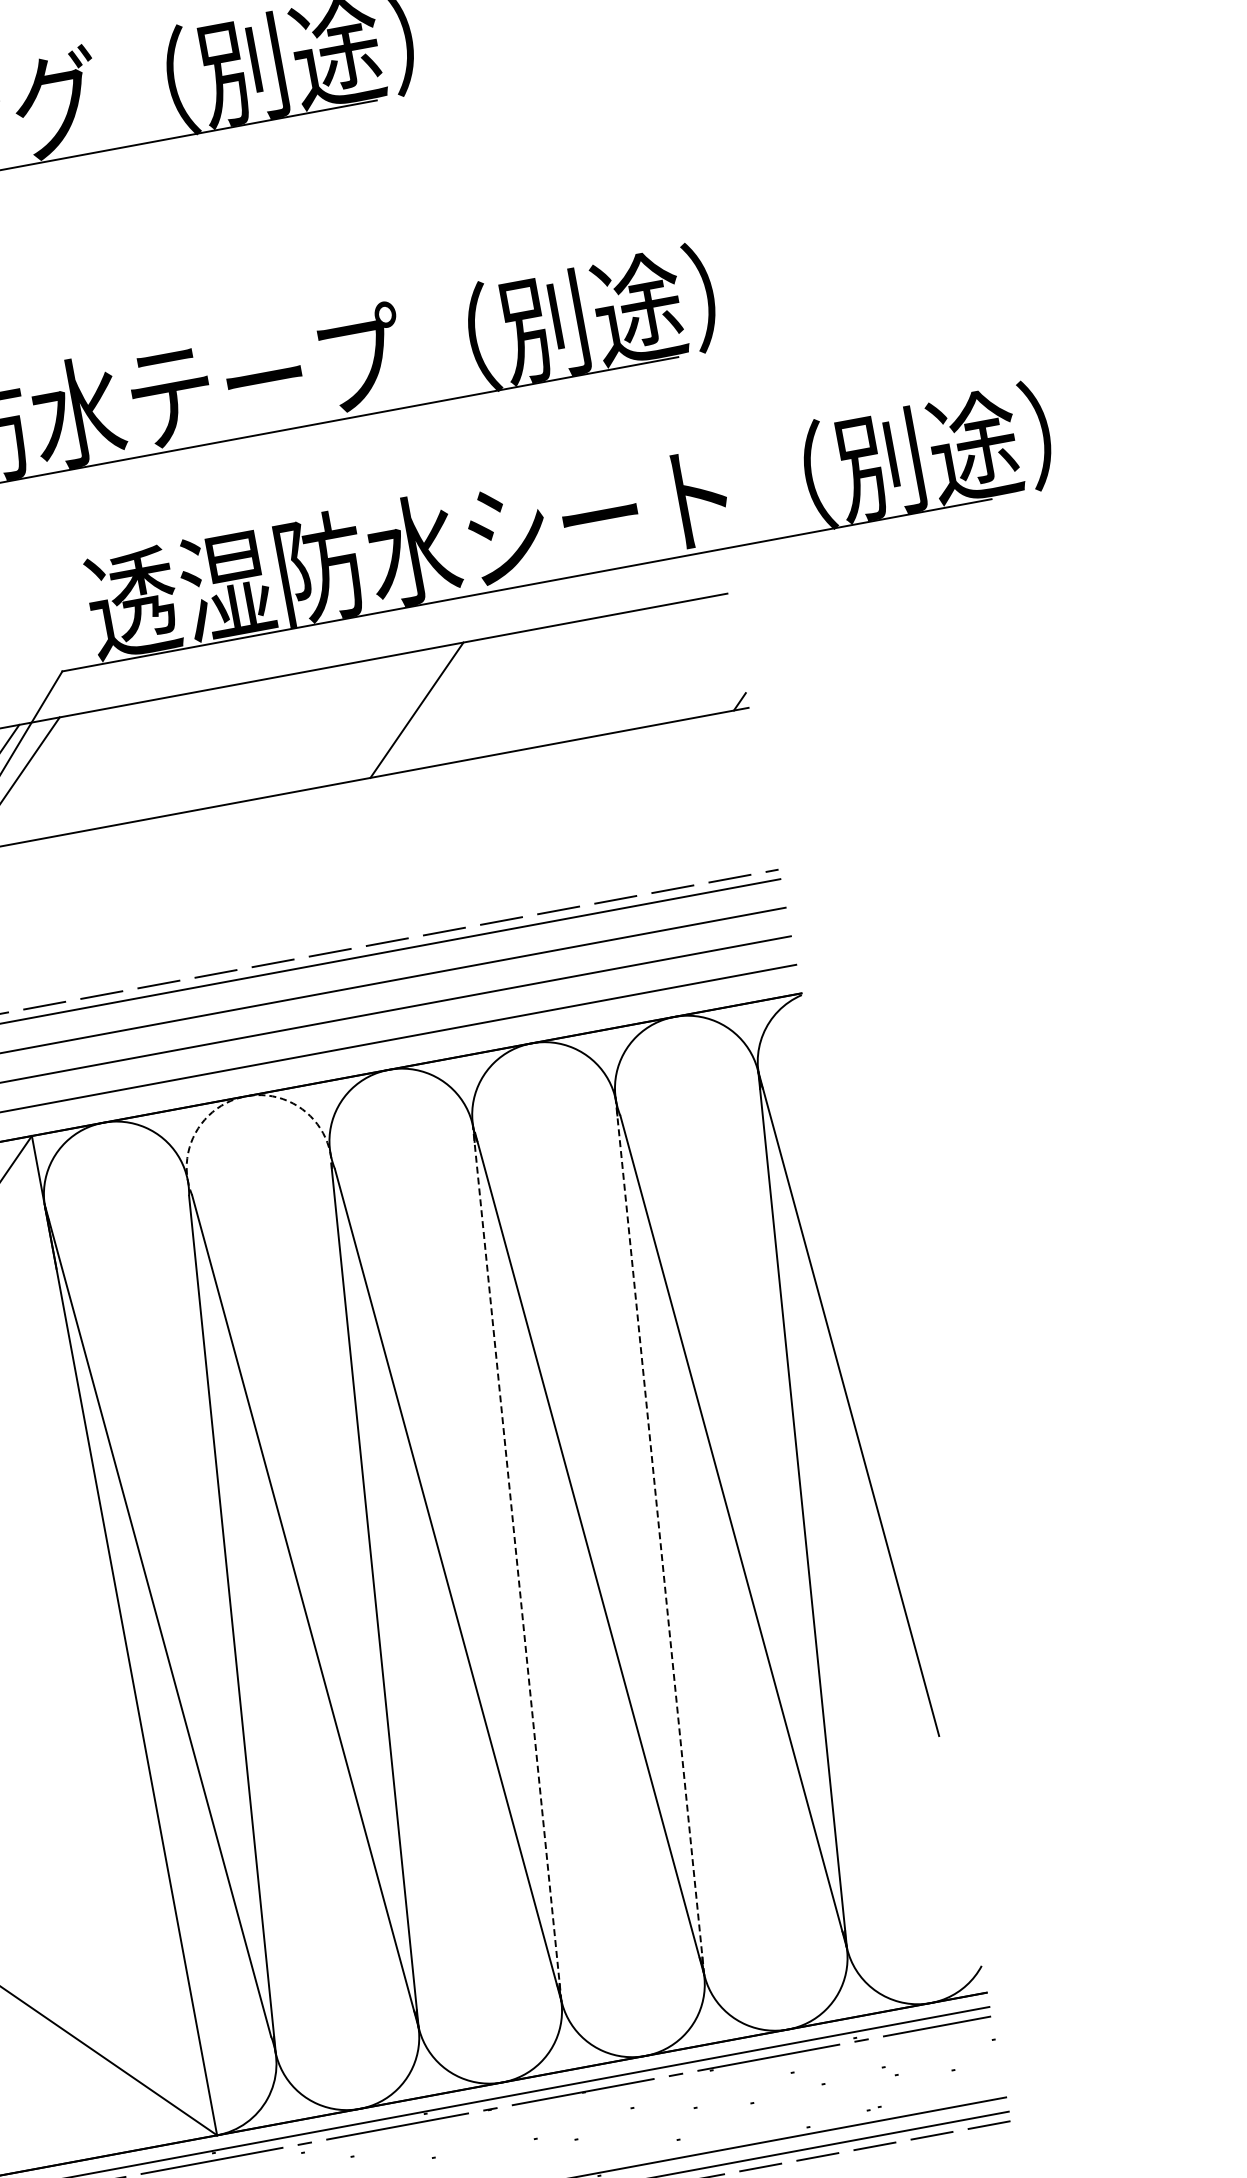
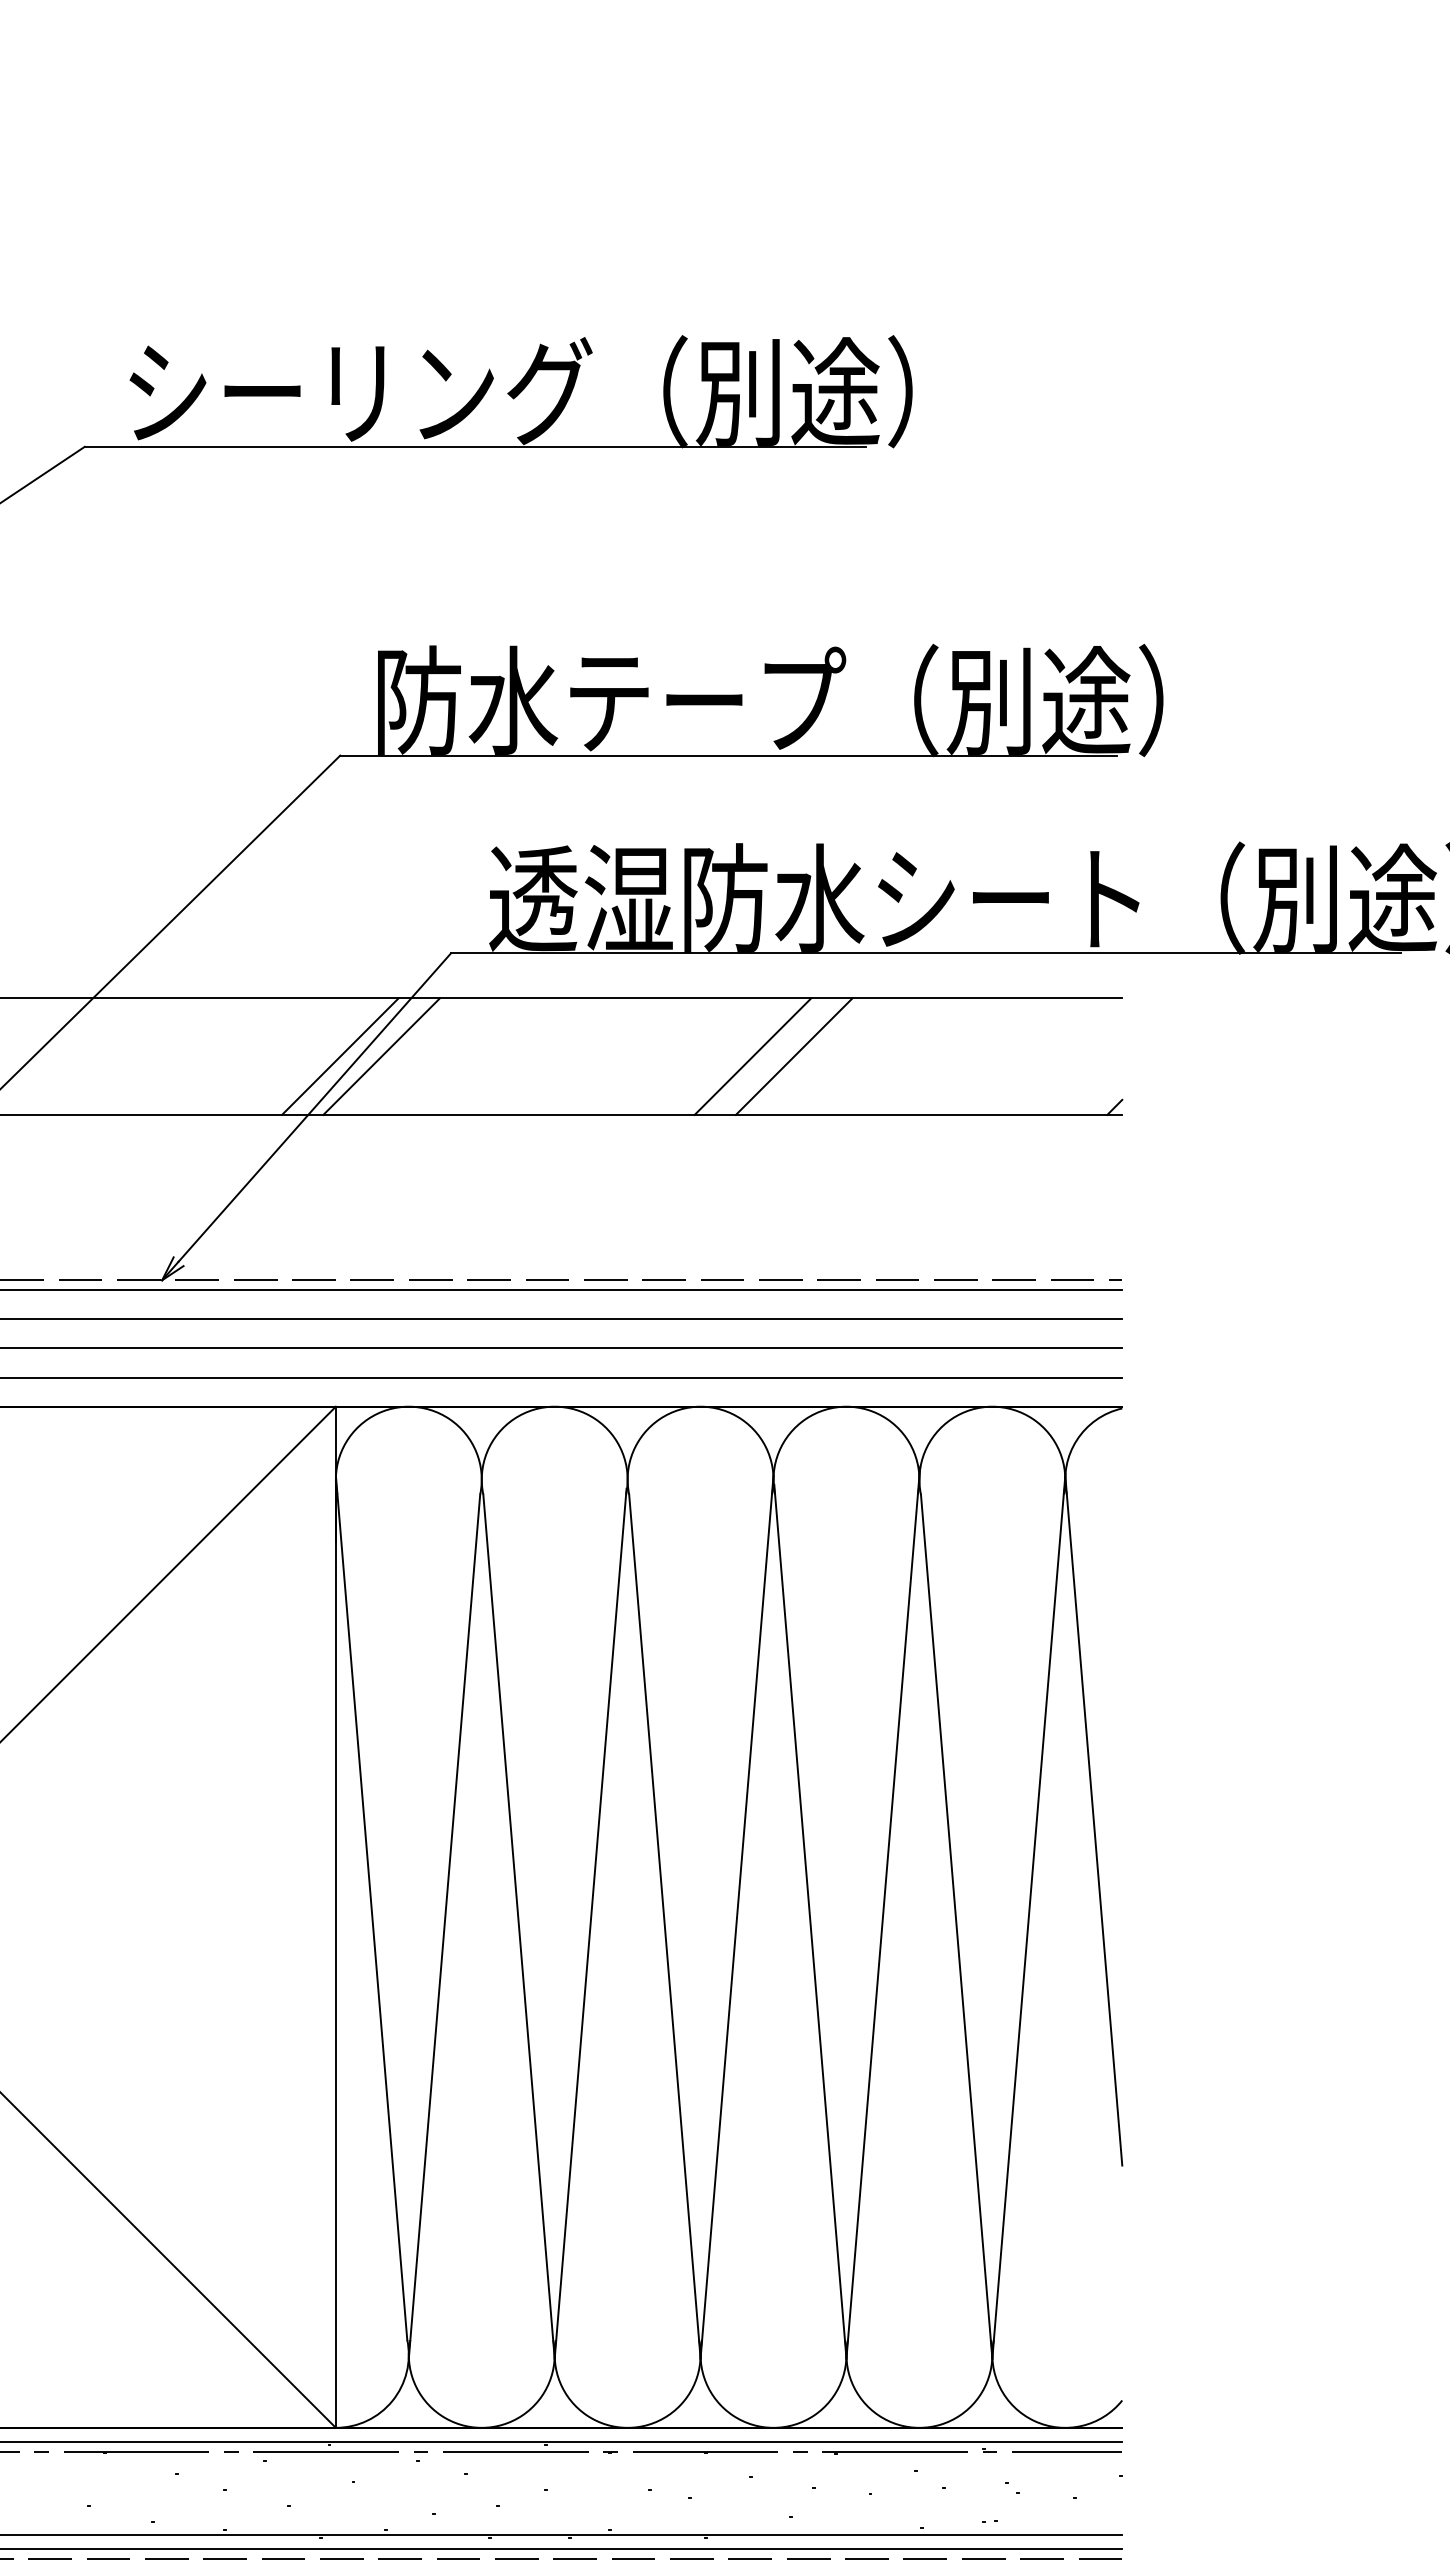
line: (376, 717) -> (752, 1056), added
arc: (245, 1096) -> (554, 1406), dashed -> solid
line: (659, 1531) -> (883, 1912), dashed -> solid
line: (517, 1563) -> (737, 1917), dashed -> solid

